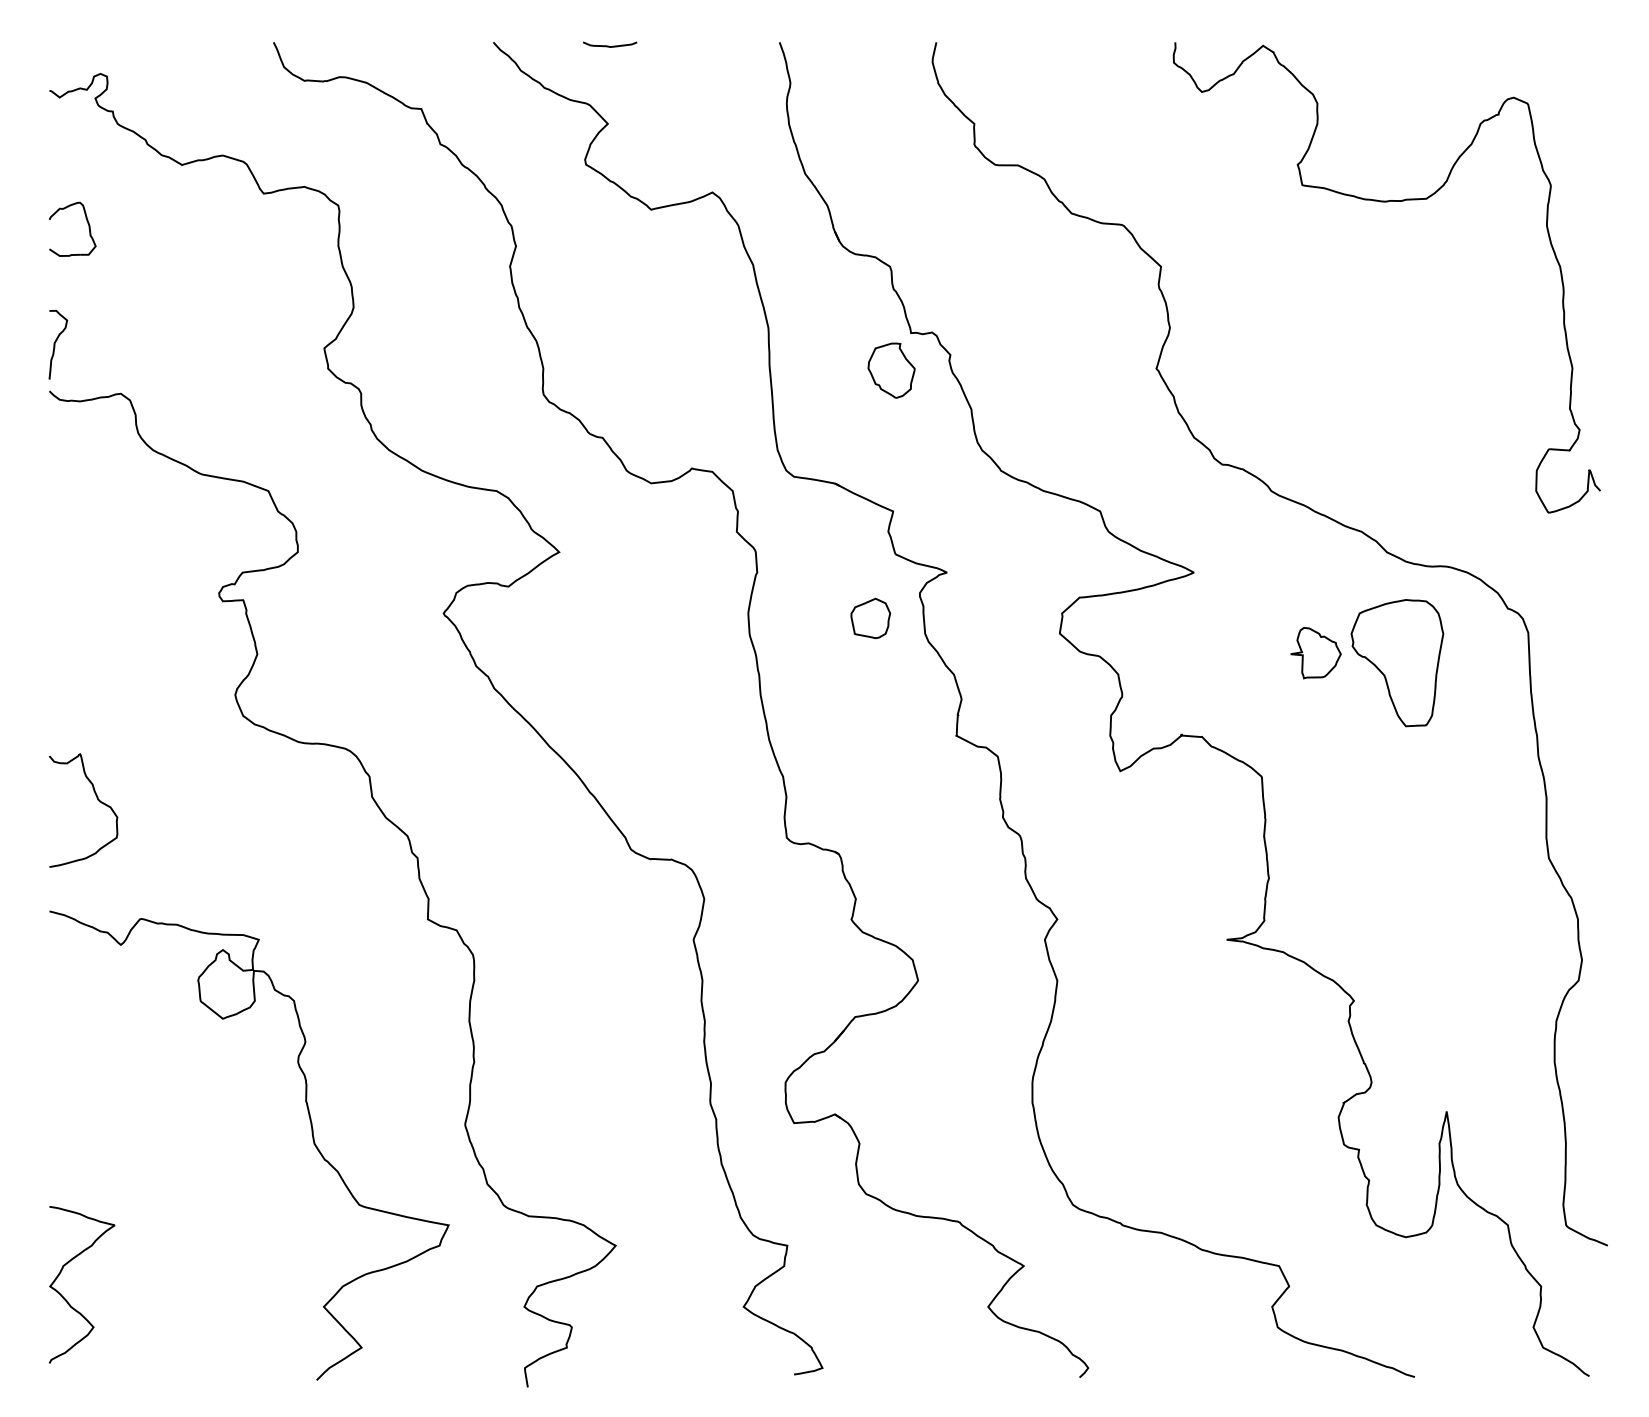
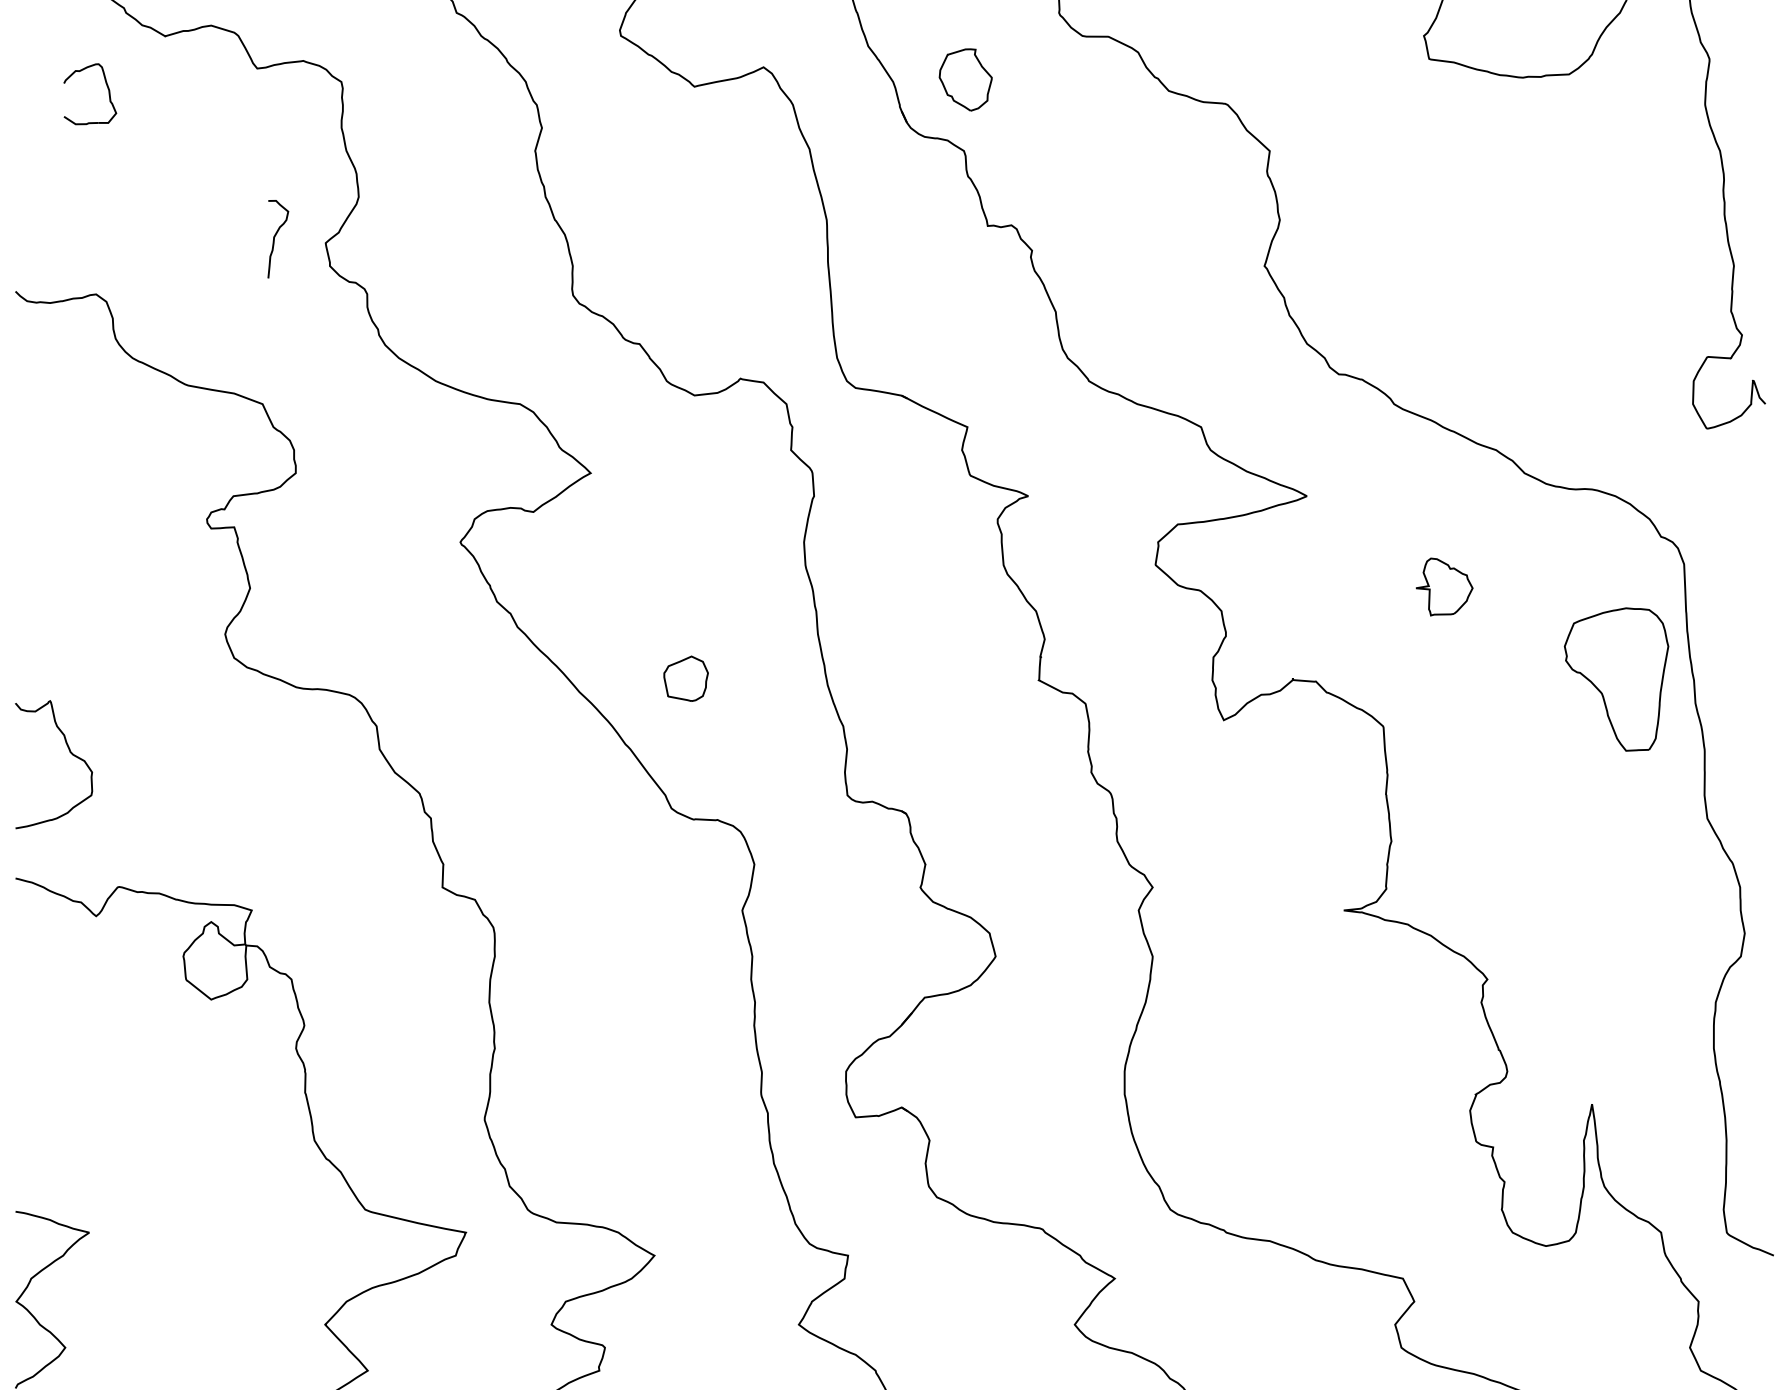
part: (86, 221) -> (105, 85), moved
curve: (56, 342) -> (276, 236), moved
part: (891, 370) -> (965, 79), moved
part: (870, 618) -> (685, 678), moved
part: (1397, 663) -> (1616, 679), moved

